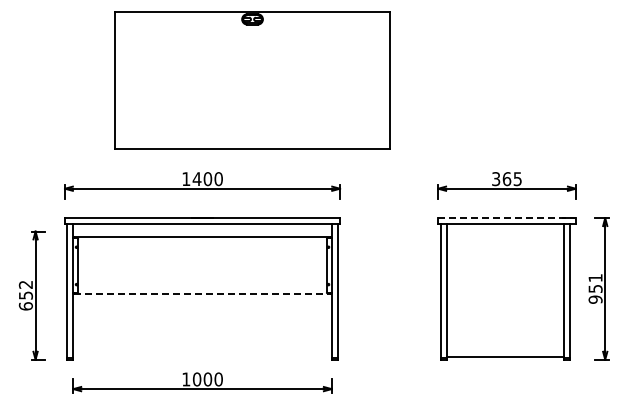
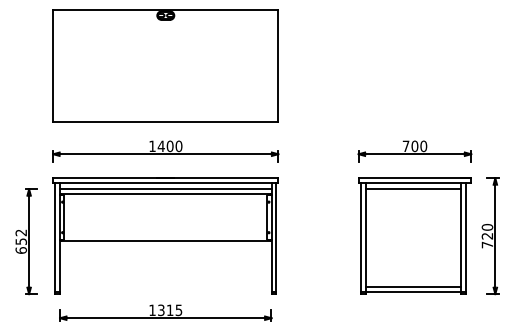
part: (252, 80) -> (165, 65), moved
text: (506, 179) -> (414, 146), 365 -> 700
line: (507, 218) -> (415, 178), dashed -> solid
line: (202, 231) -> (165, 189), added
line: (504, 231) -> (412, 189), added
text: (595, 288) -> (487, 235), 951 -> 720
line: (202, 294) -> (165, 240), dashed -> solid
line: (504, 350) -> (412, 286), added
text: (207, 379) -> (169, 310), 1000 -> 1315

